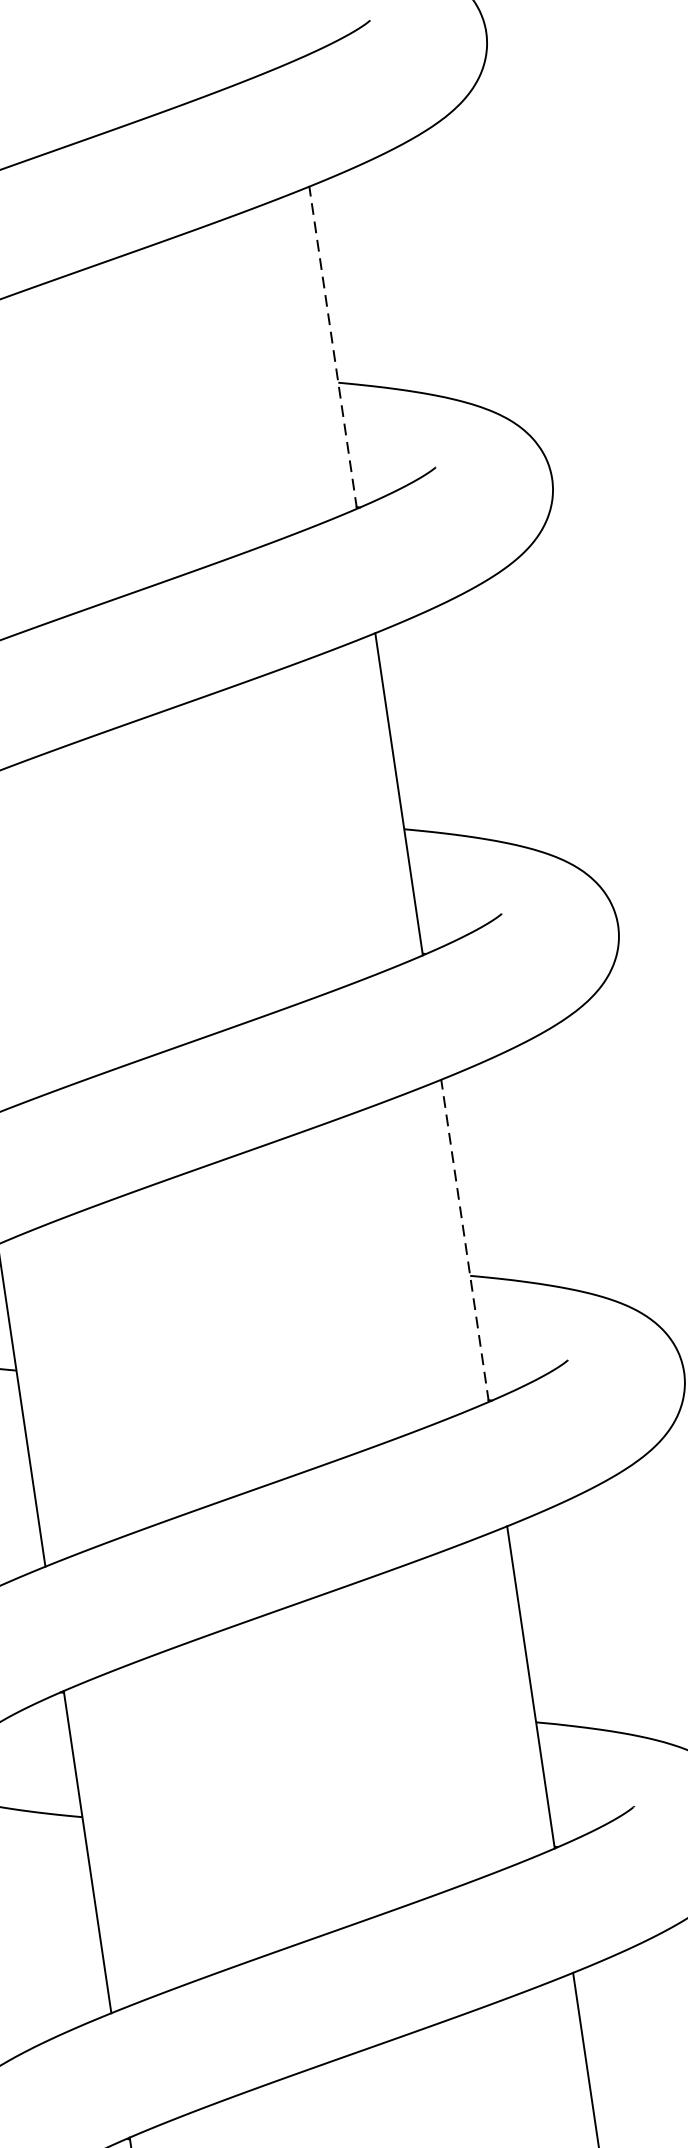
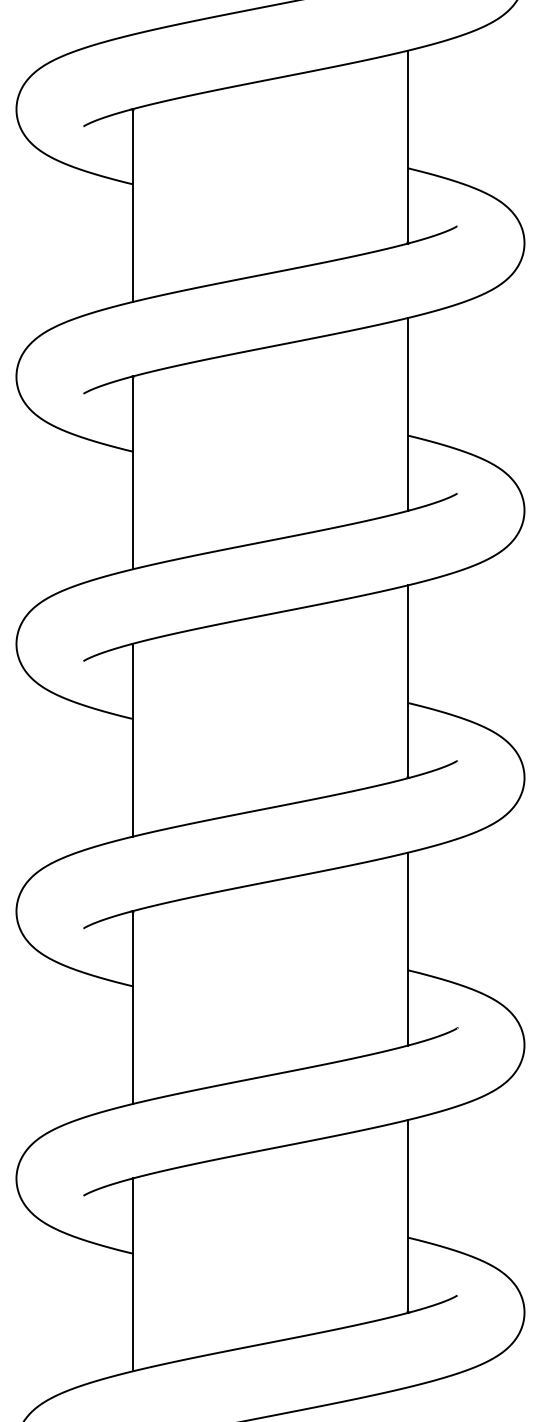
line: (332, 346) -> (407, 146), dashed -> solid
line: (464, 1240) -> (407, 681), dashed -> solid

